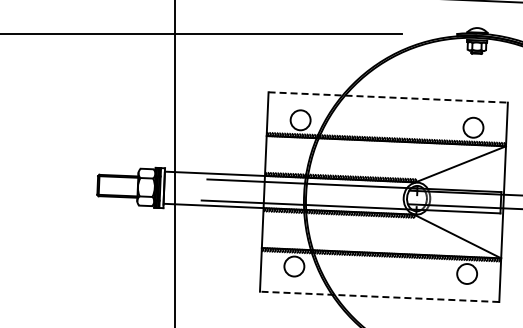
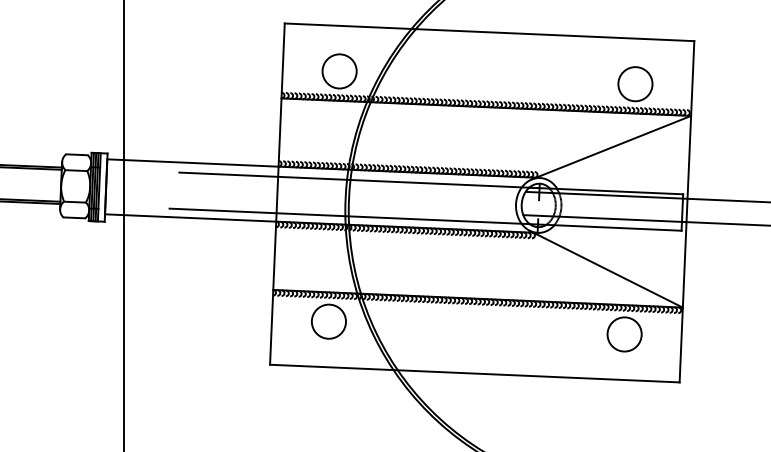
line: (388, 97) -> (490, 32), dashed -> solid
line: (379, 296) -> (474, 372), dashed -> solid

